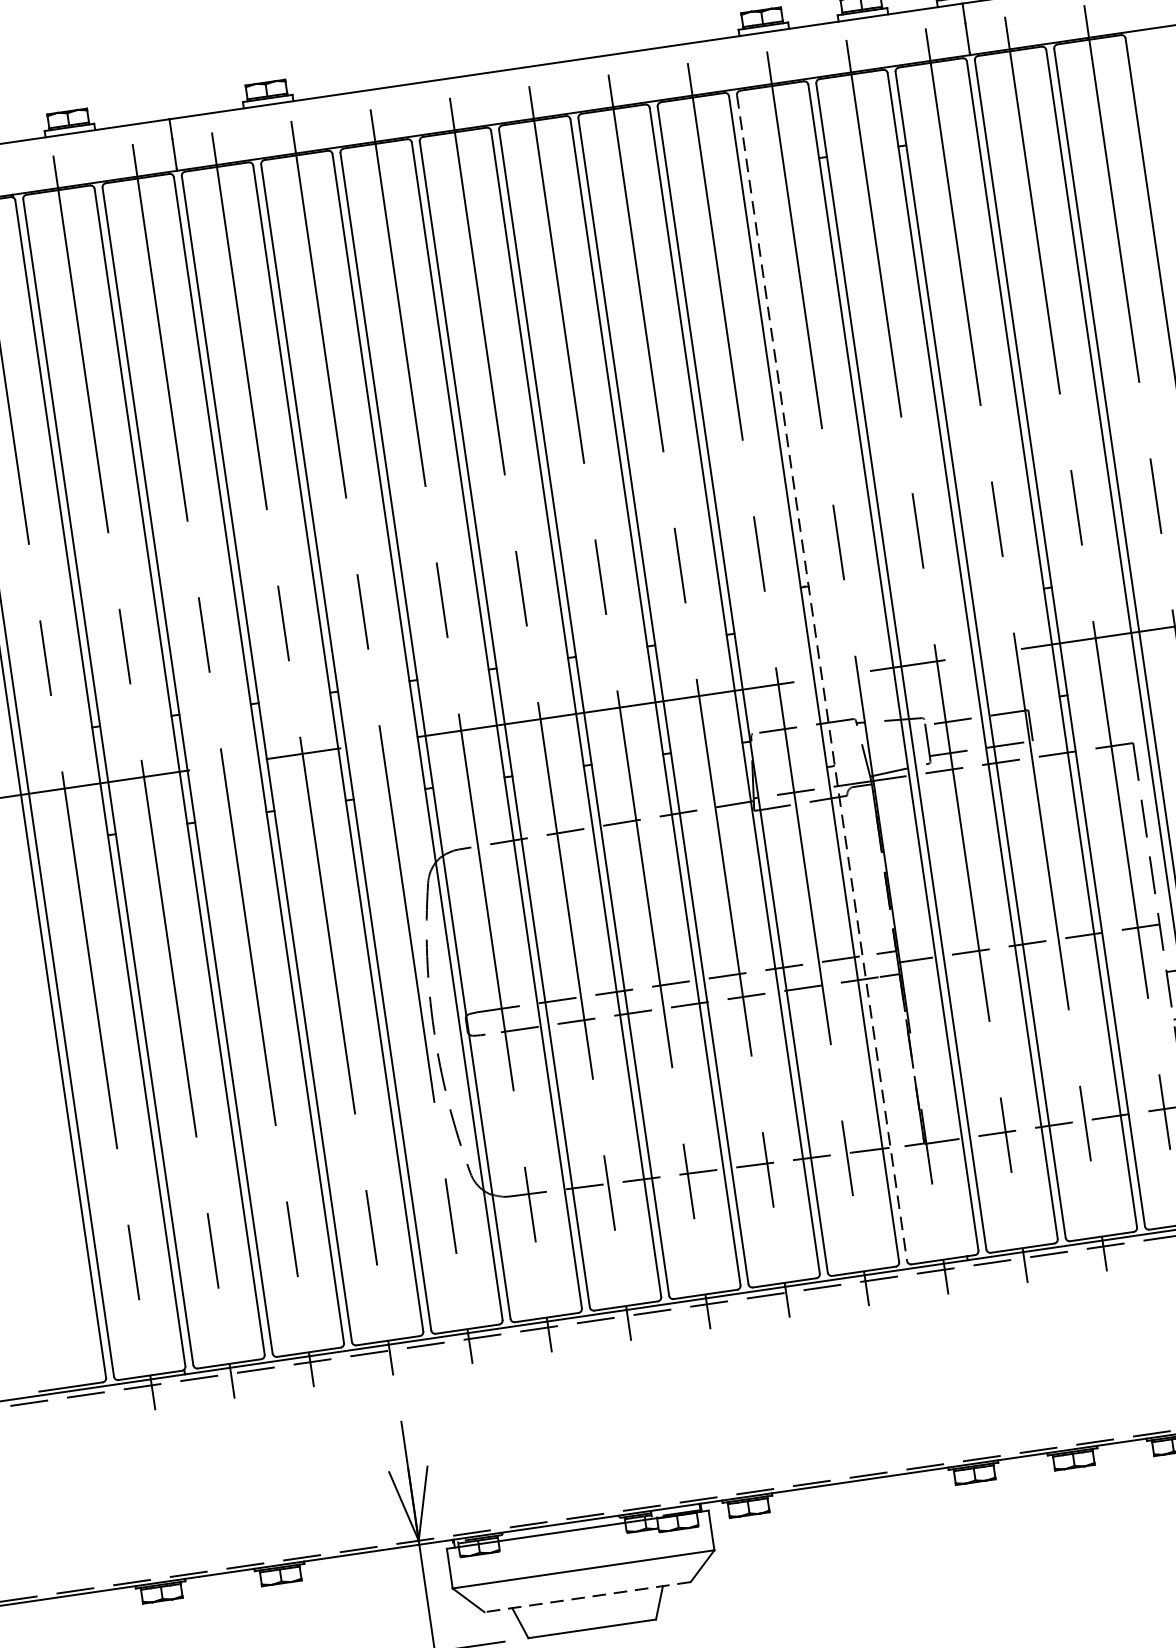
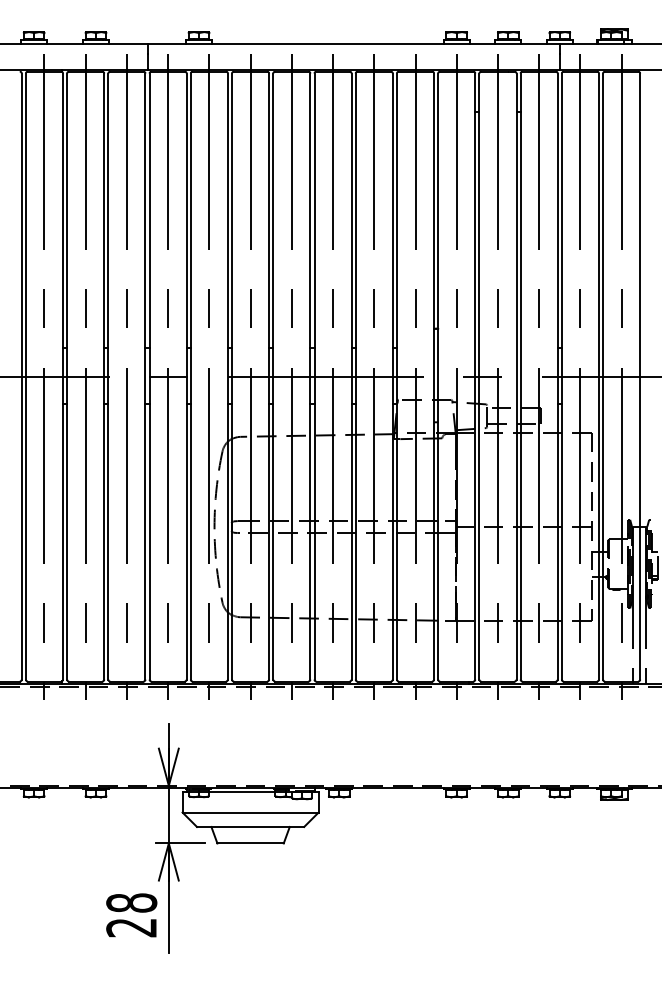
line: (822, 679) -> (438, 377), dashed -> solid
line: (587, 1596) -> (250, 826), dashed -> solid

